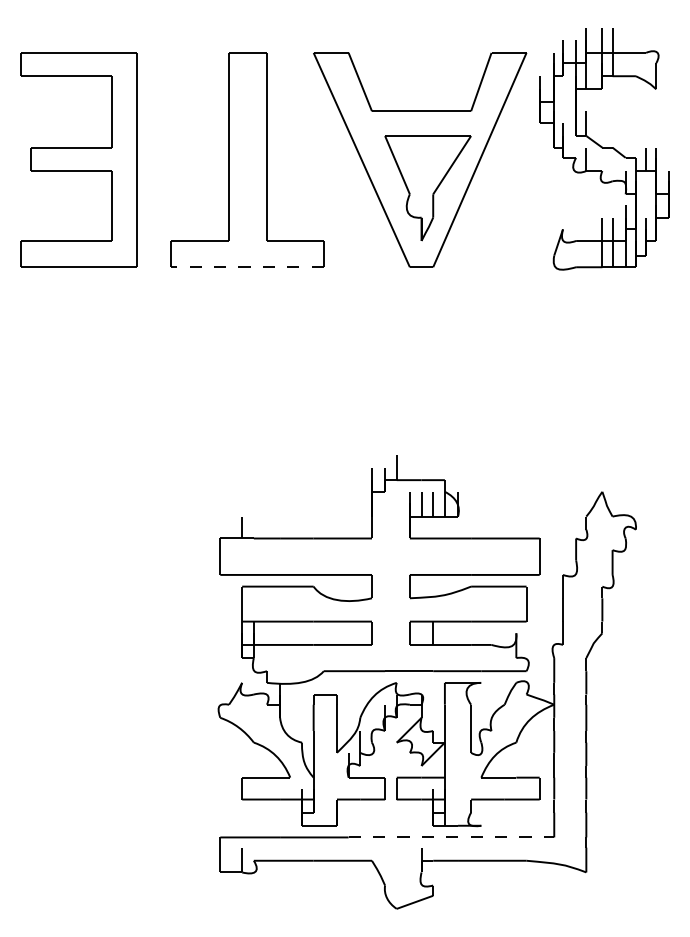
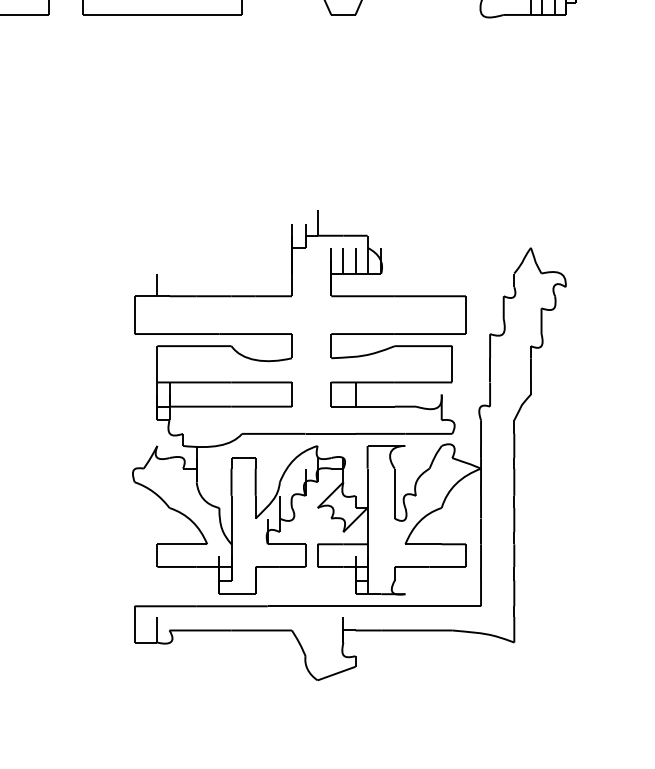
line: (247, 267) -> (162, 15), dashed -> solid
line: (451, 837) -> (374, 606), dashed -> solid

